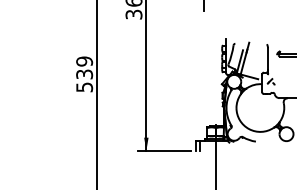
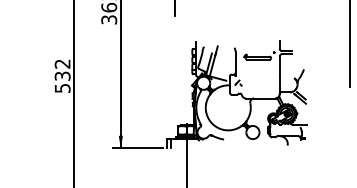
text: (84, 60) -> (62, 63), 539 -> 532

